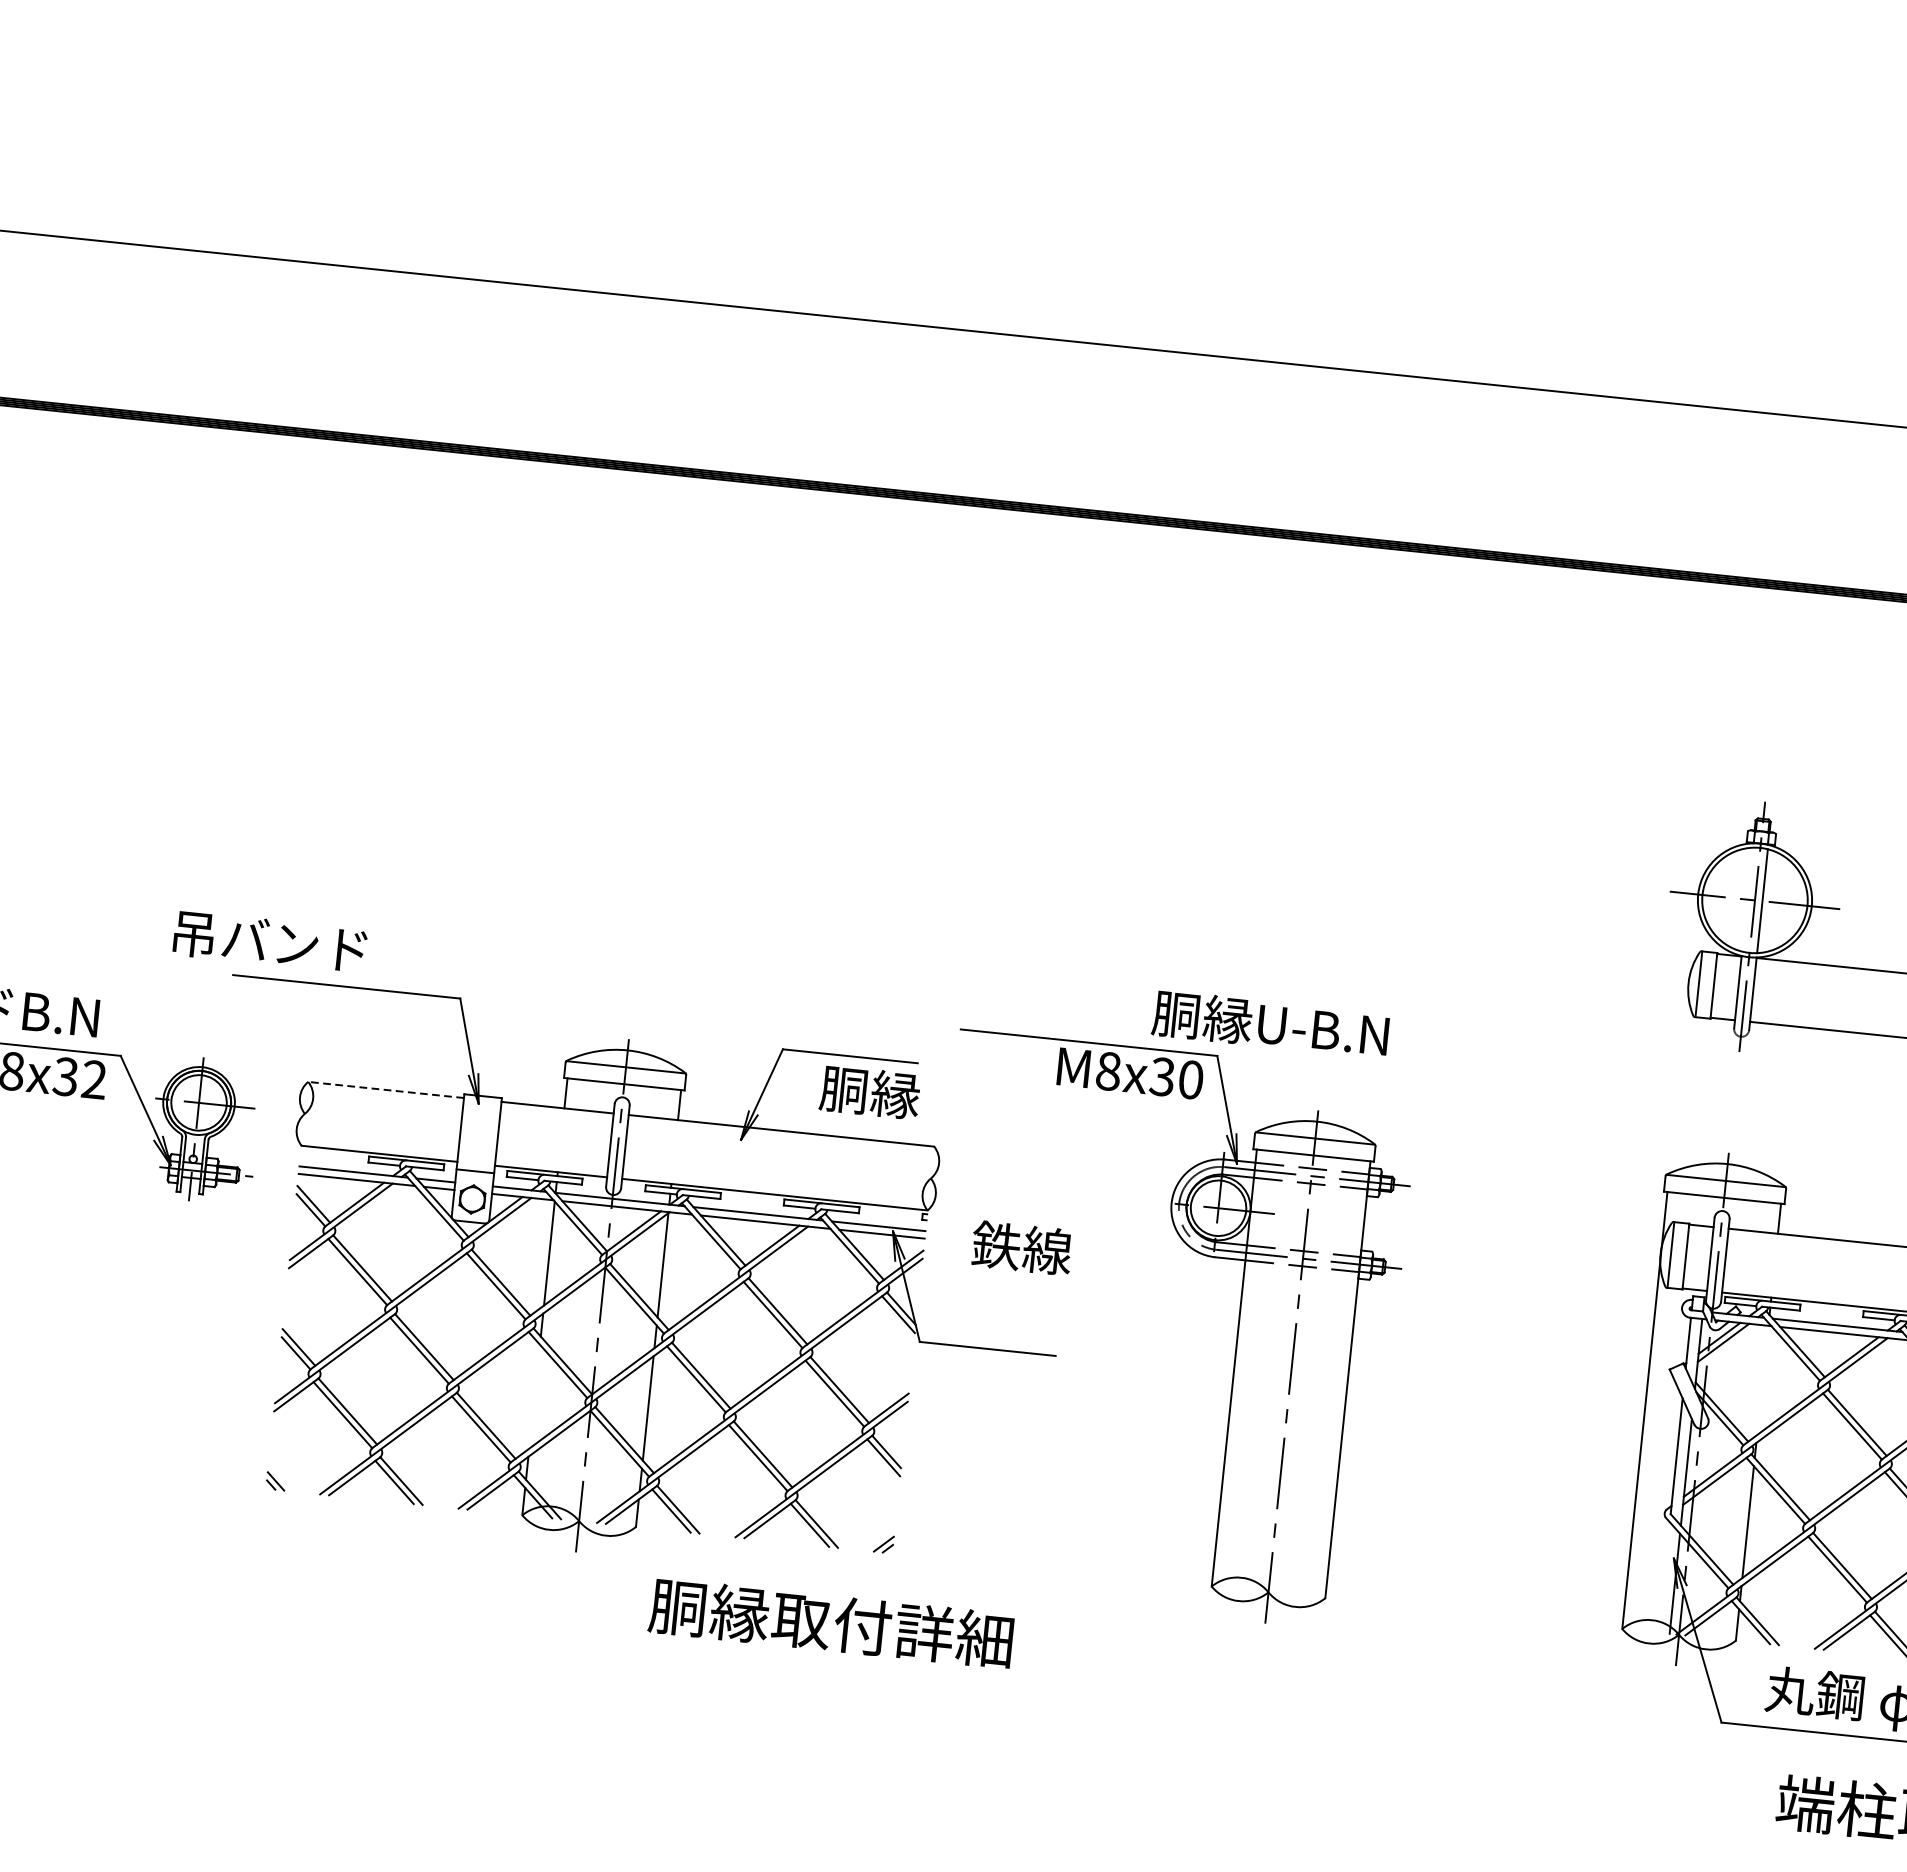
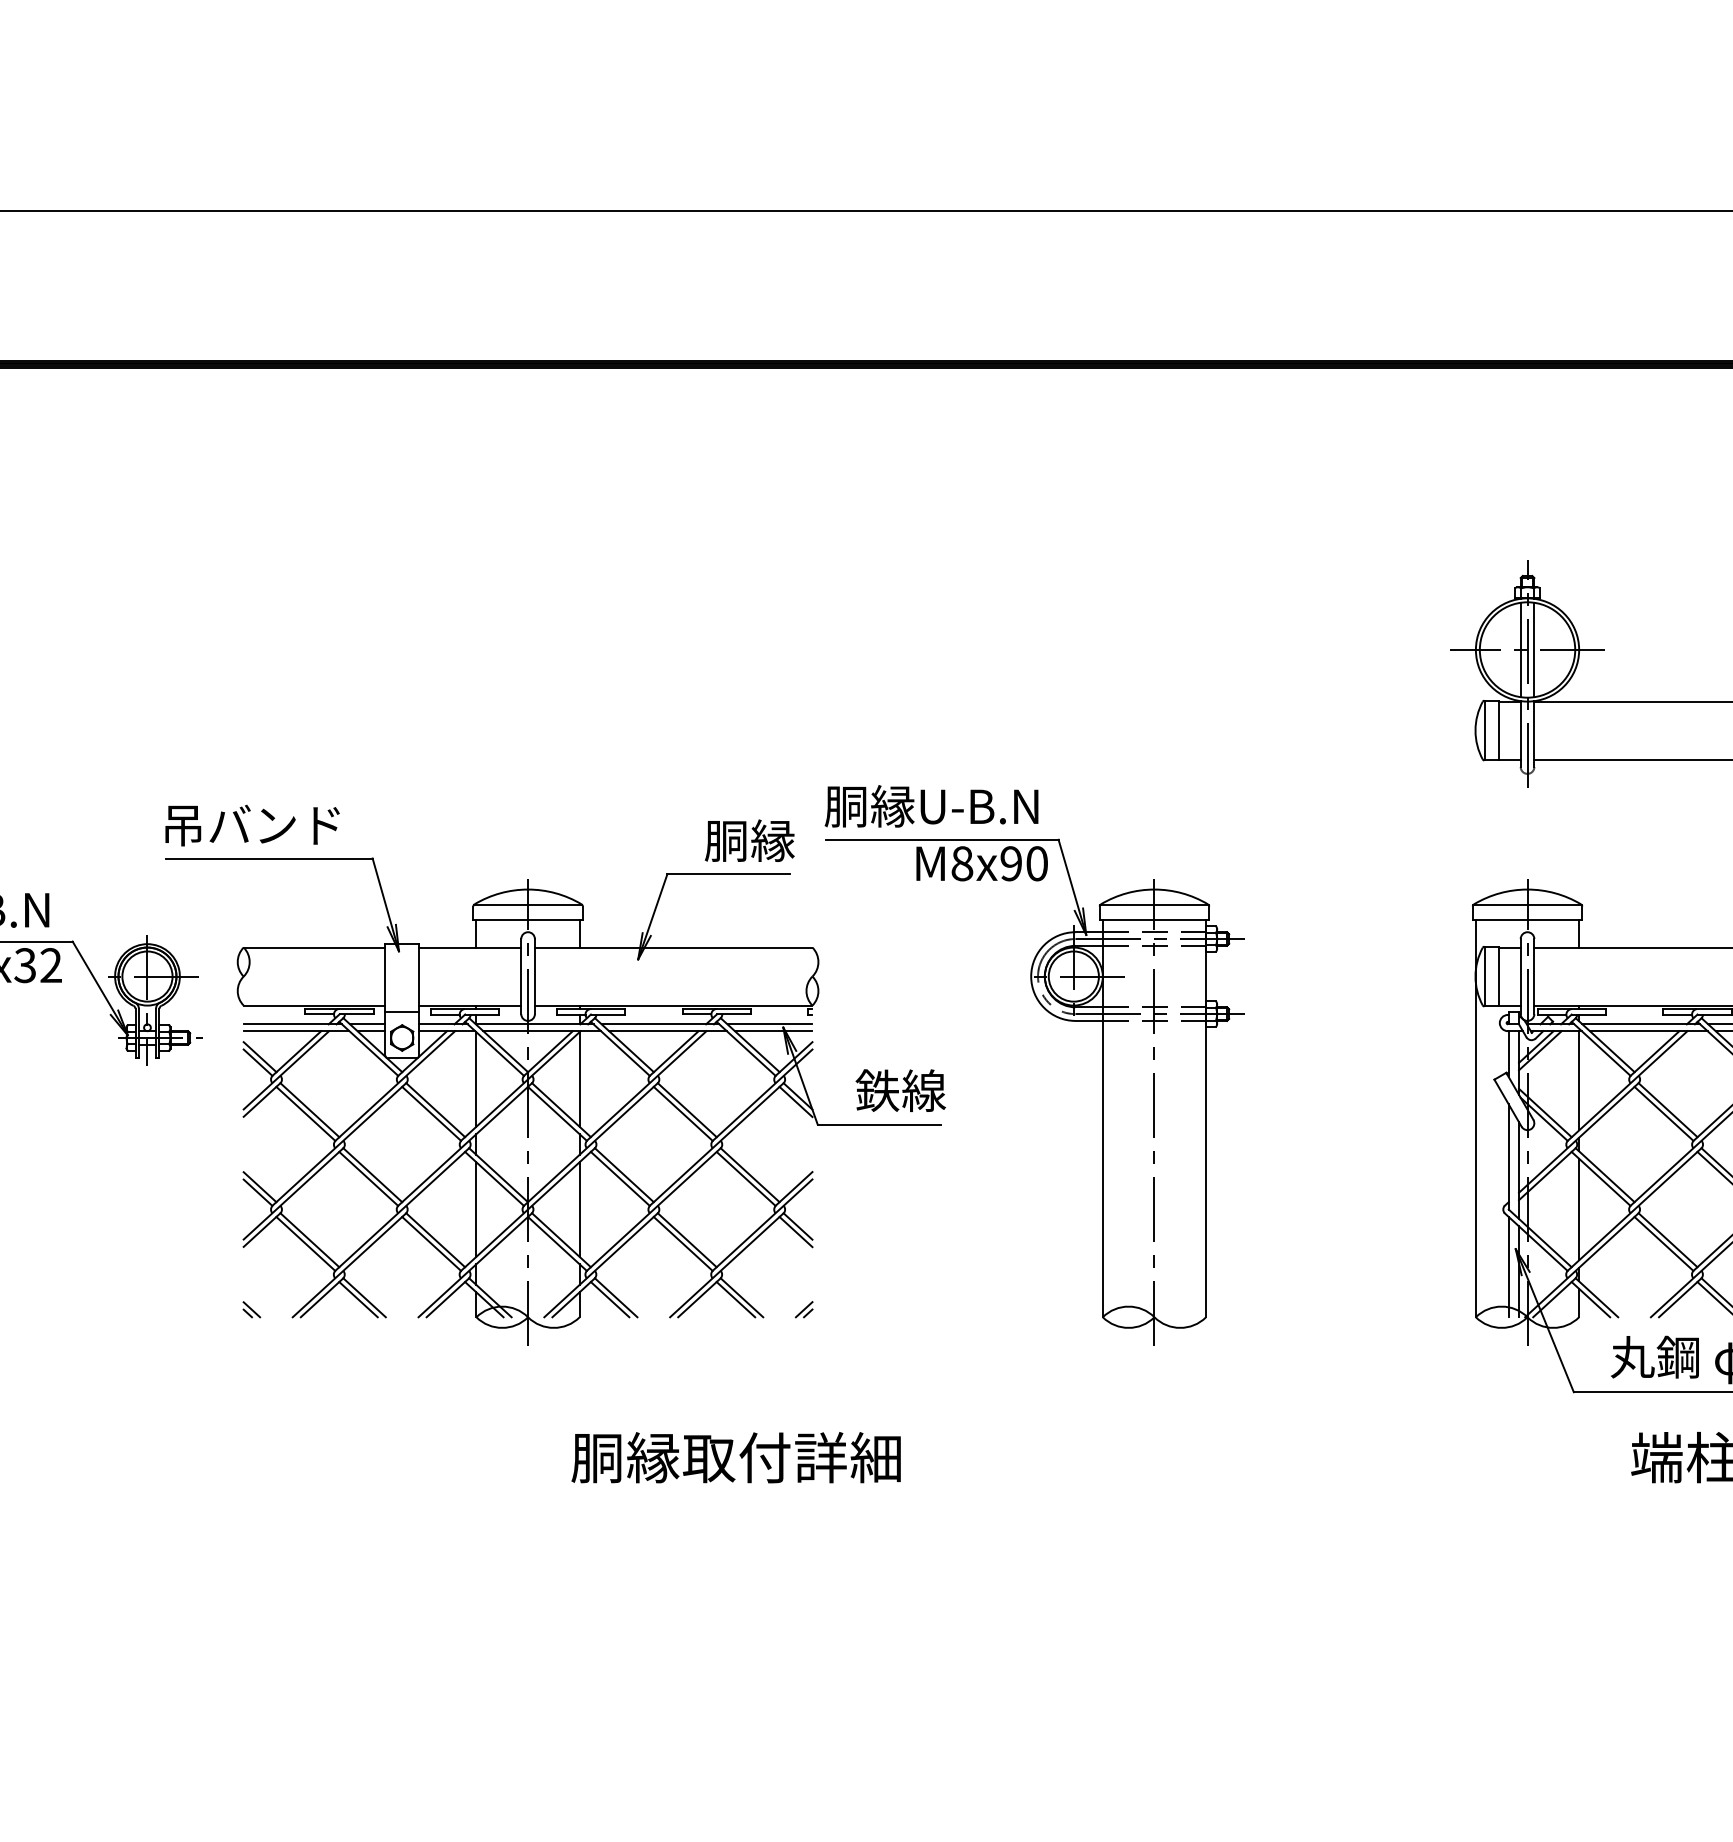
line: (1747, 899) -> (1520, 649), added
text: (270, 942) -> (252, 825), moved
text: (1270, 1024) -> (931, 806), moved
text: (1161, 1076) -> (1010, 863), M8x30 -> M8x90
line: (386, 1089) -> (314, 947), dashed -> solid
text: (869, 1092) -> (749, 840), moved
text: (1021, 1247) -> (900, 1090), moved
line: (1763, 1380) -> (1579, 1080), added
line: (534, 1396) -> (476, 1209), added
line: (1663, 1576) -> (1508, 1266), added
text: (830, 1622) -> (735, 1457), moved

